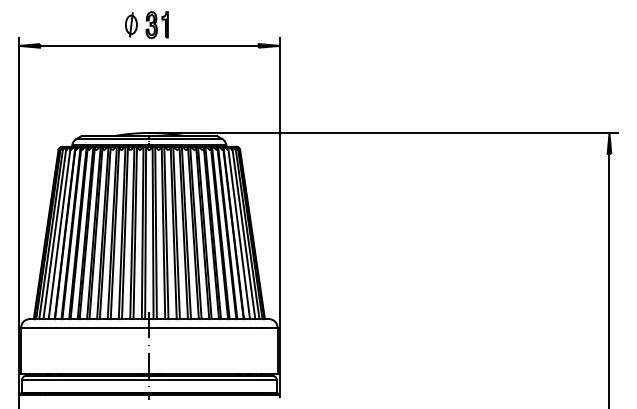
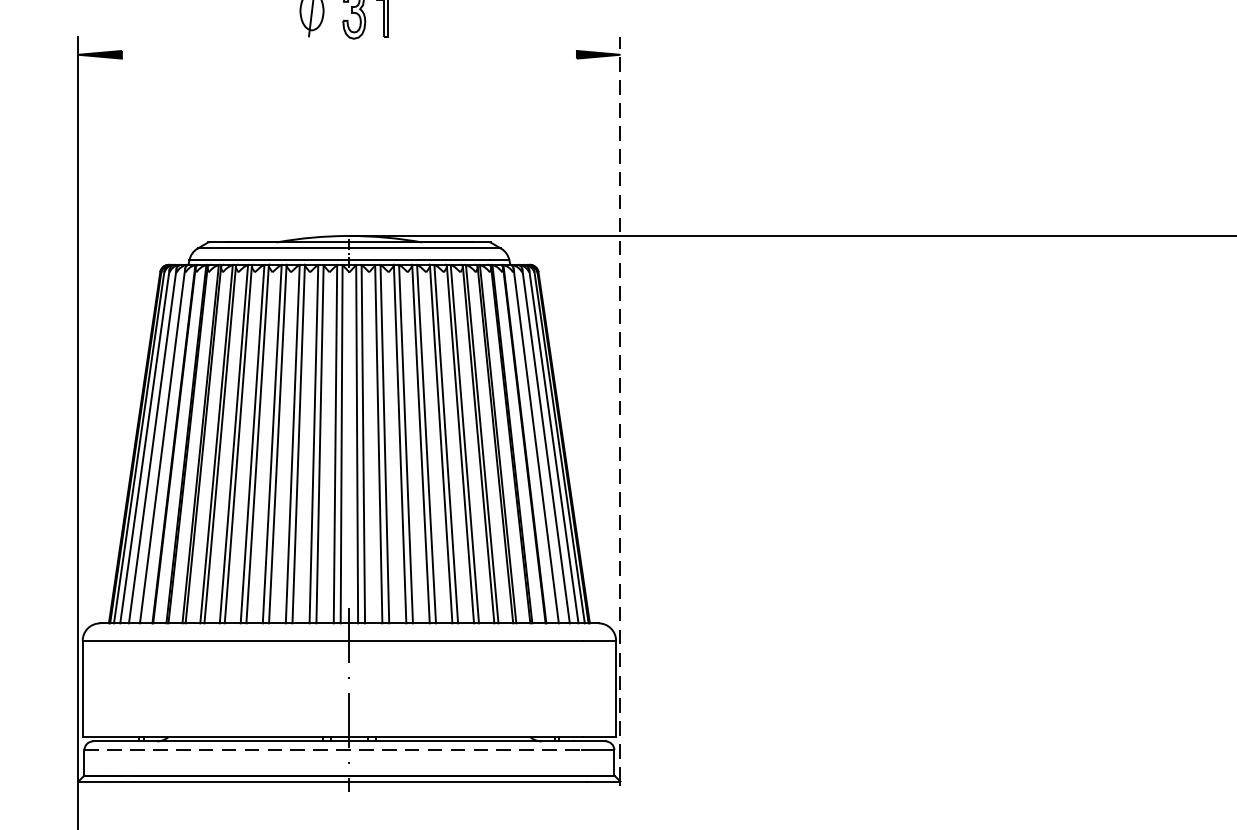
line: (149, 45) -> (349, 53), removed
line: (279, 216) -> (620, 409), solid -> dashed
line: (141, 380) -> (333, 751), solid -> dashed

